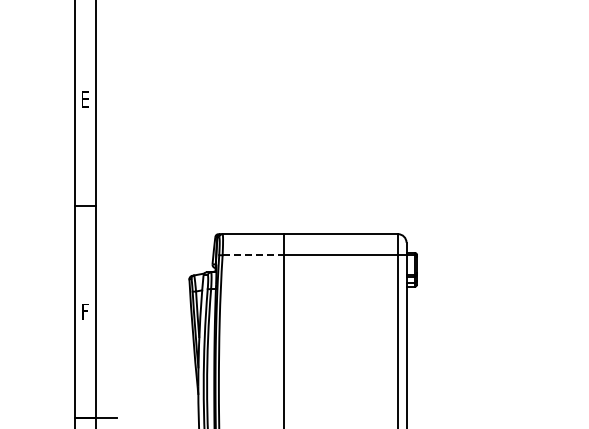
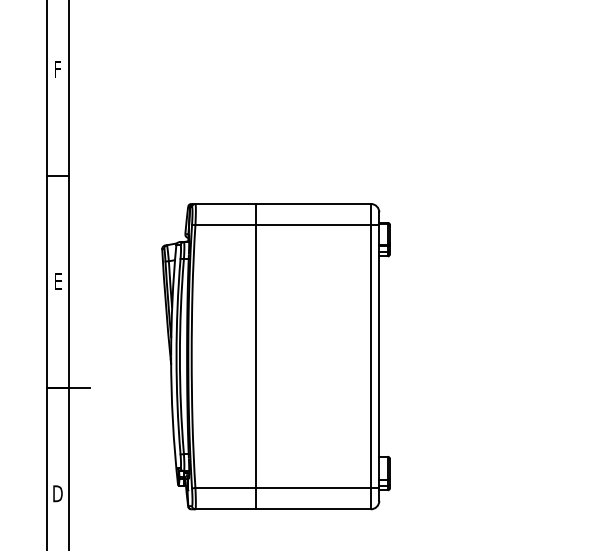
text: (84, 99) -> (57, 69), E -> F
line: (253, 255) -> (226, 225), dashed -> solid
text: (85, 312) -> (58, 282), F -> E

